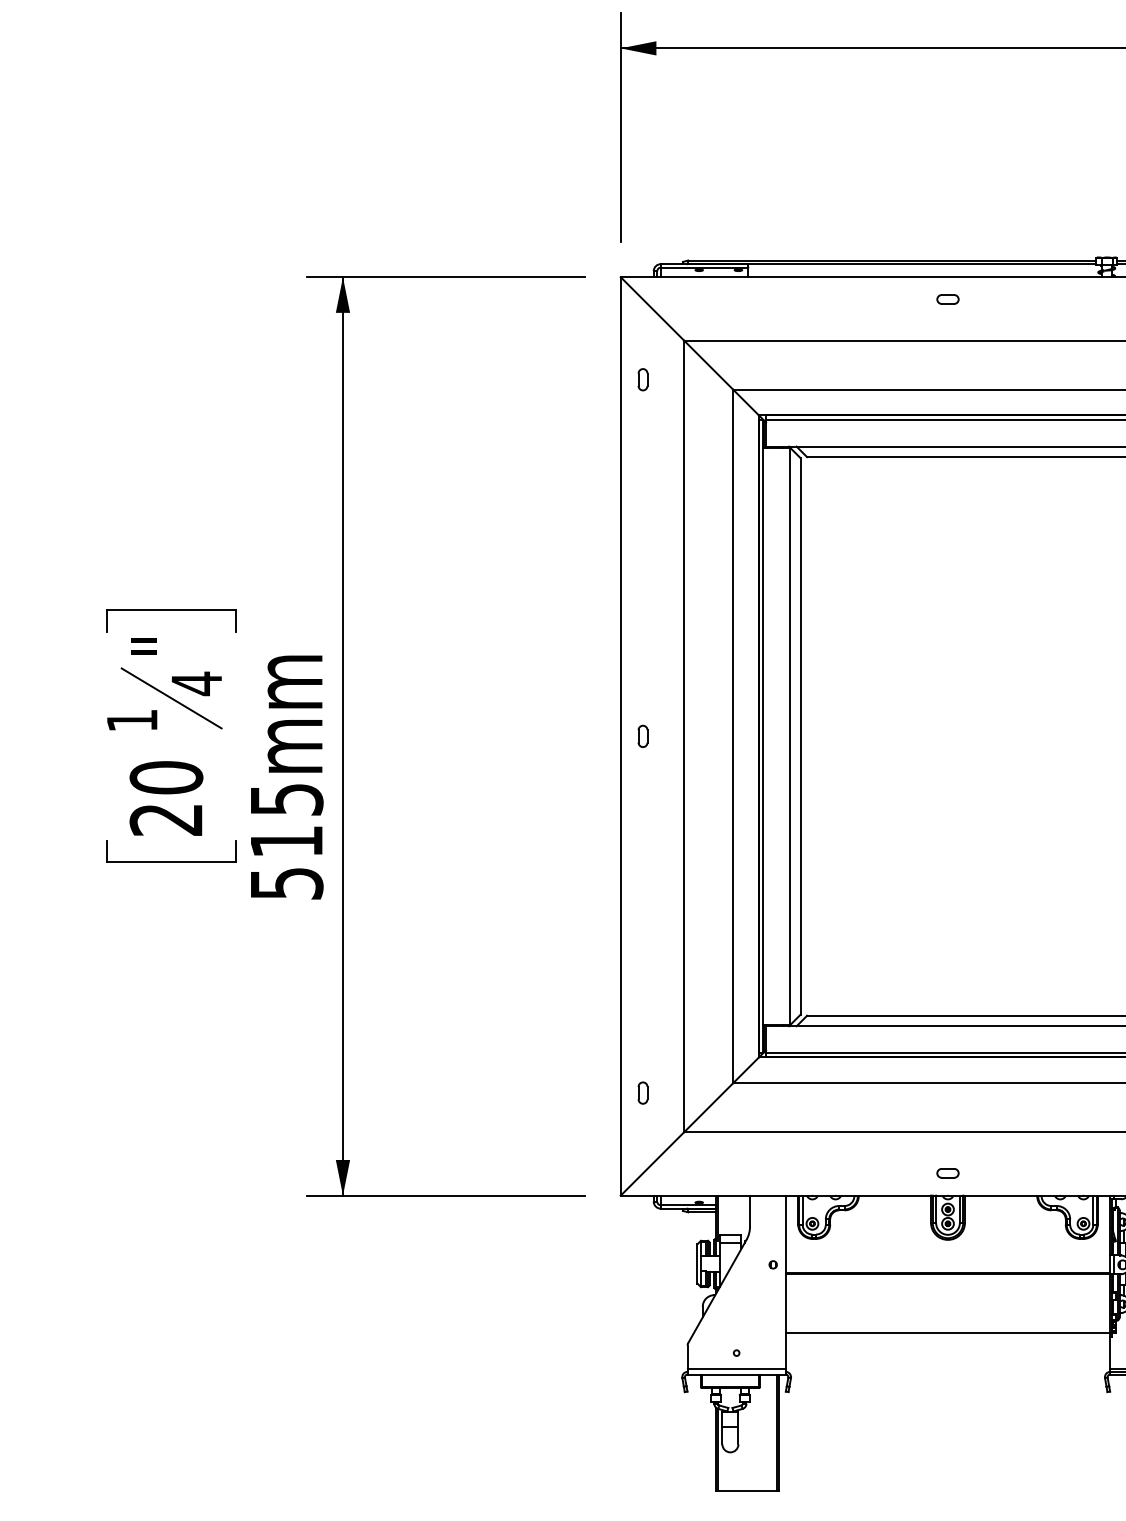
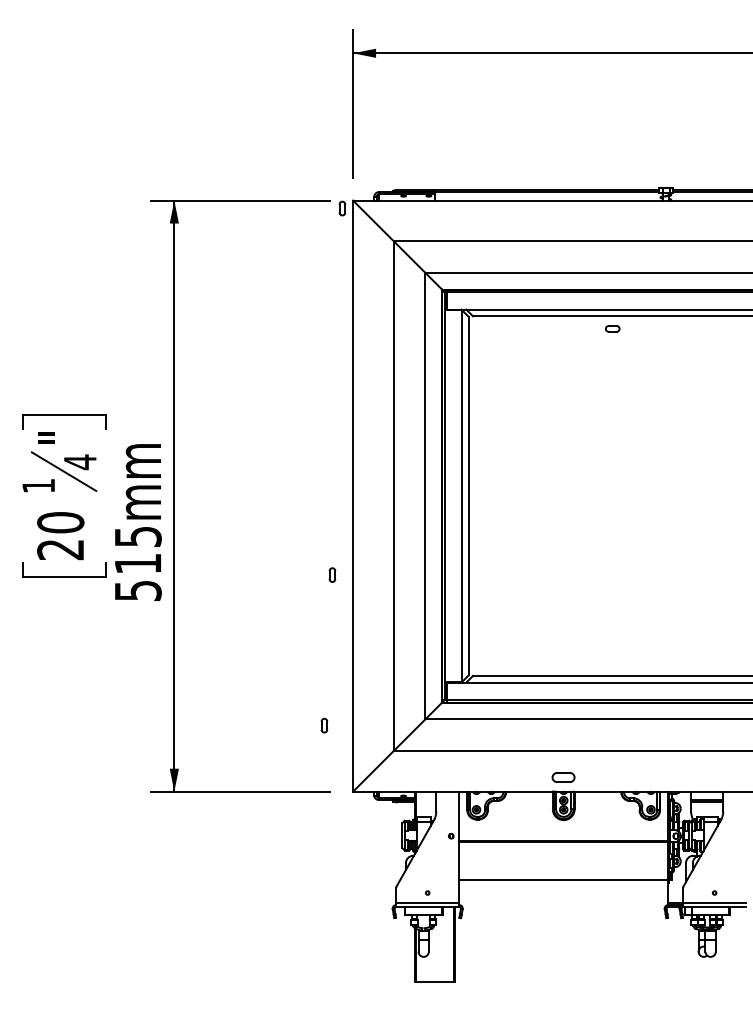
part: (947, 298) -> (612, 328), moved
part: (643, 379) -> (342, 208), moved
part: (643, 735) -> (332, 574), moved
part: (643, 1092) -> (324, 725), moved
part: (947, 1172) -> (563, 776), size x1.6

